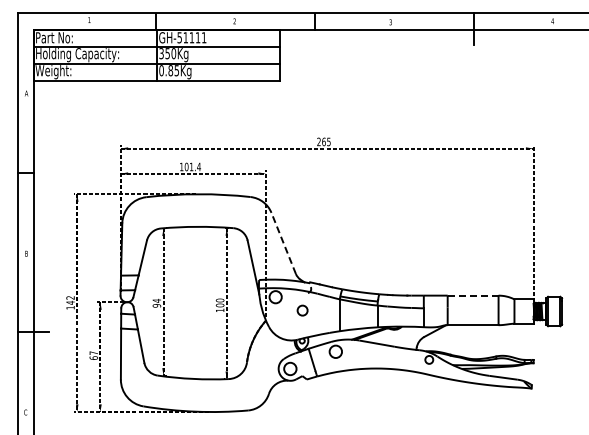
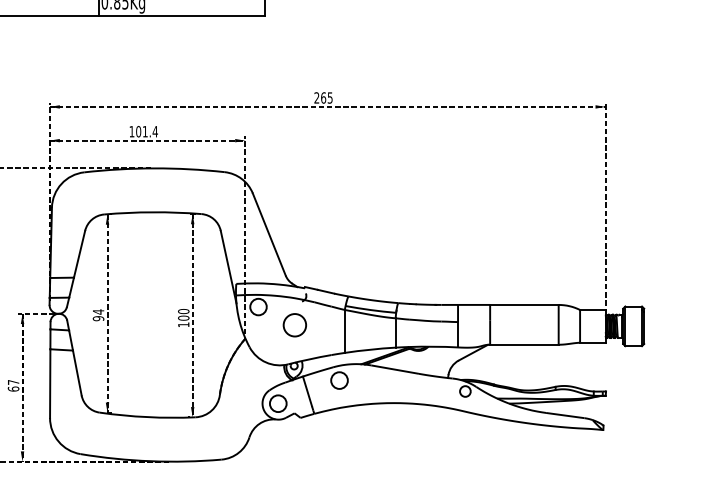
line: (283, 243) -> (269, 234), dashed -> solid
line: (472, 295) -> (523, 304), dashed -> solid
circle: (302, 310) -> (294, 324), size x1.67

